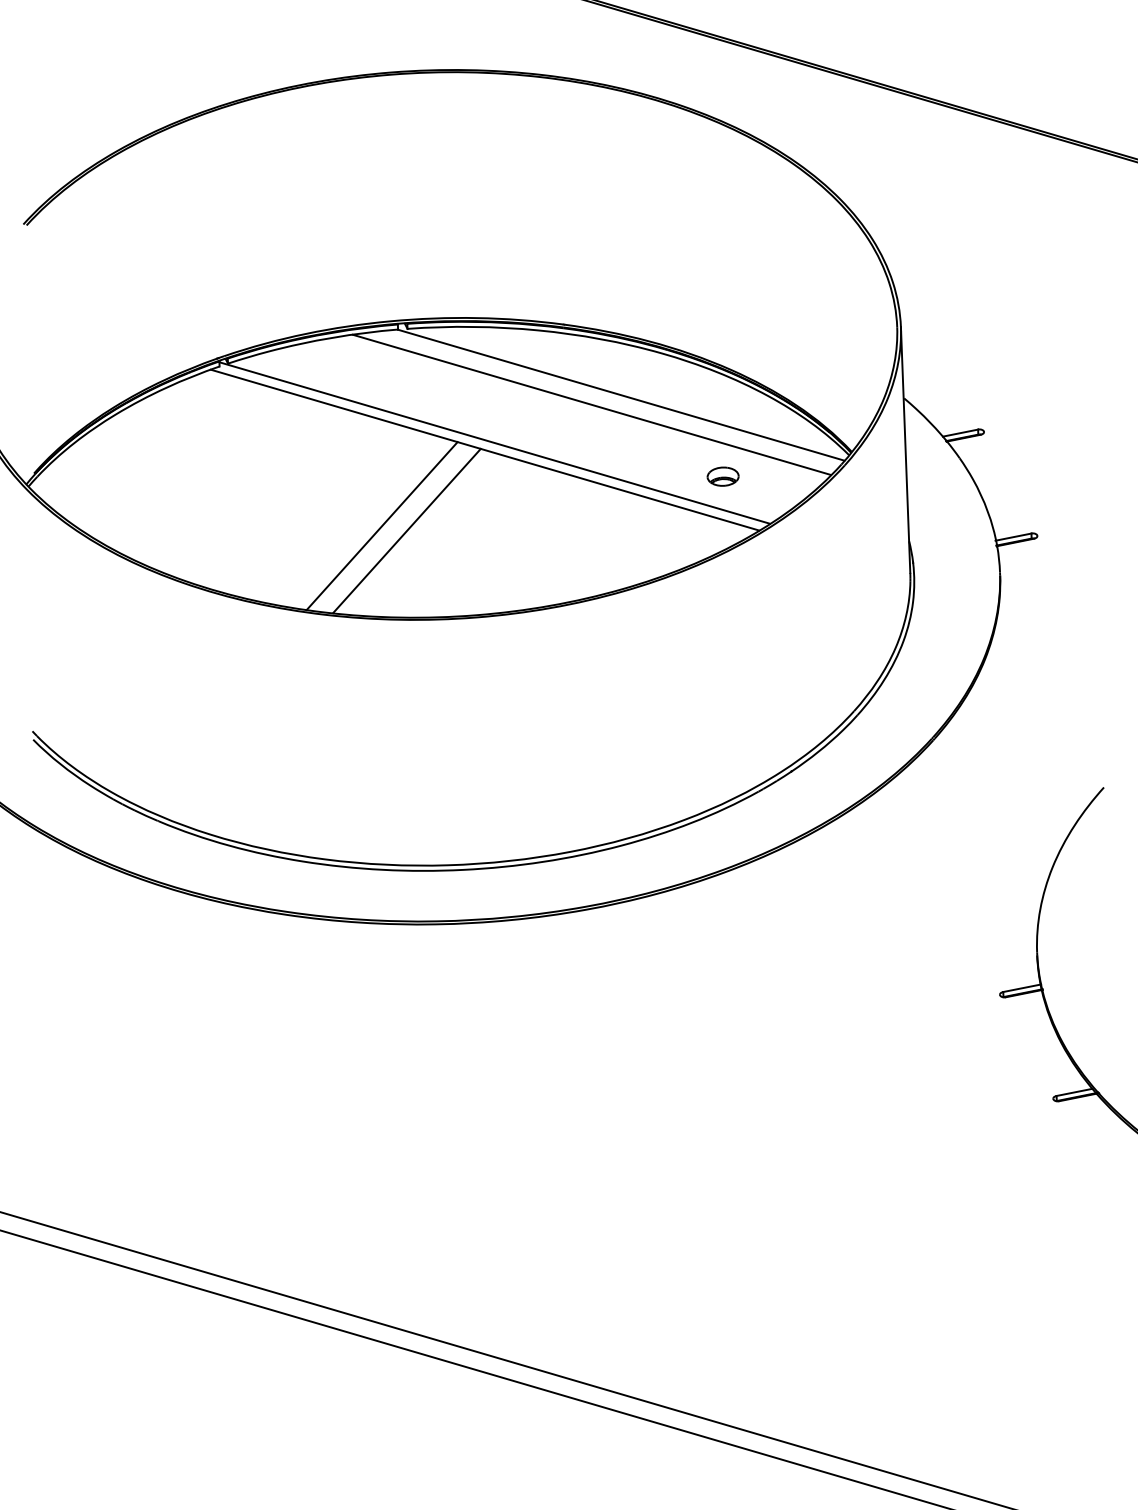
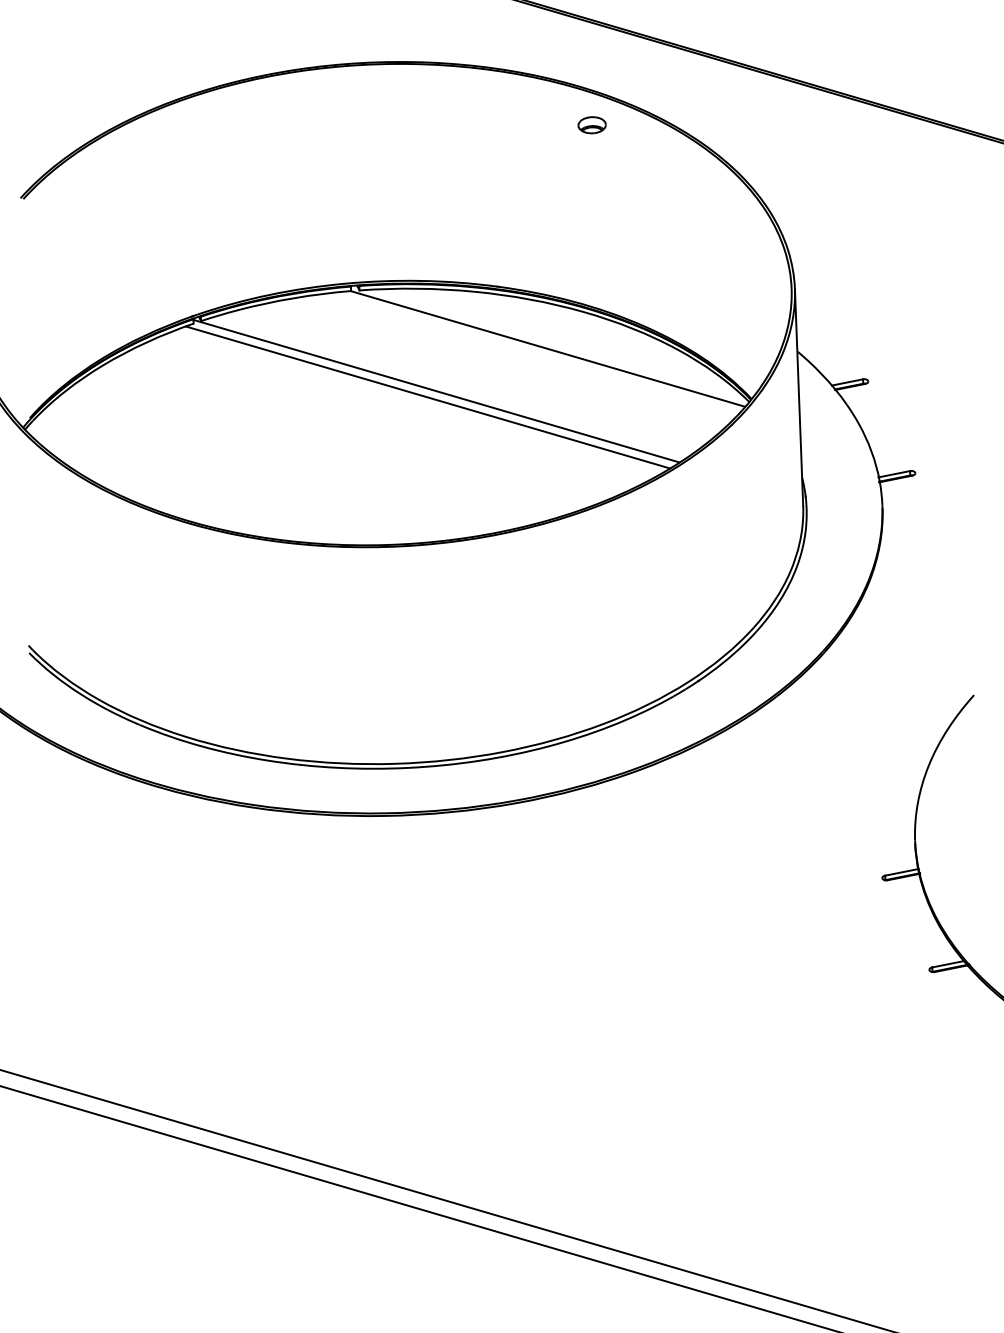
line: (591, 404) -> (521, 357), removed
part: (722, 476) -> (591, 125), moved
line: (381, 526) -> (336, 464), removed
line: (406, 530) -> (358, 468), removed

